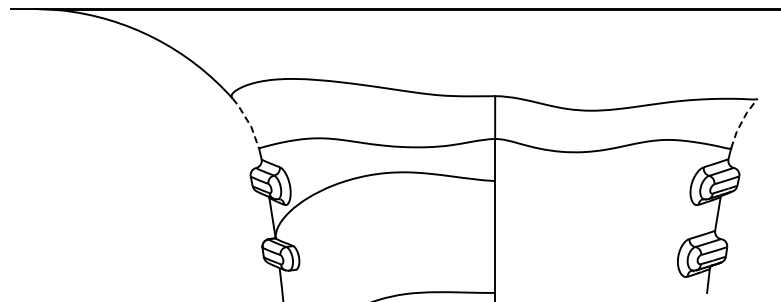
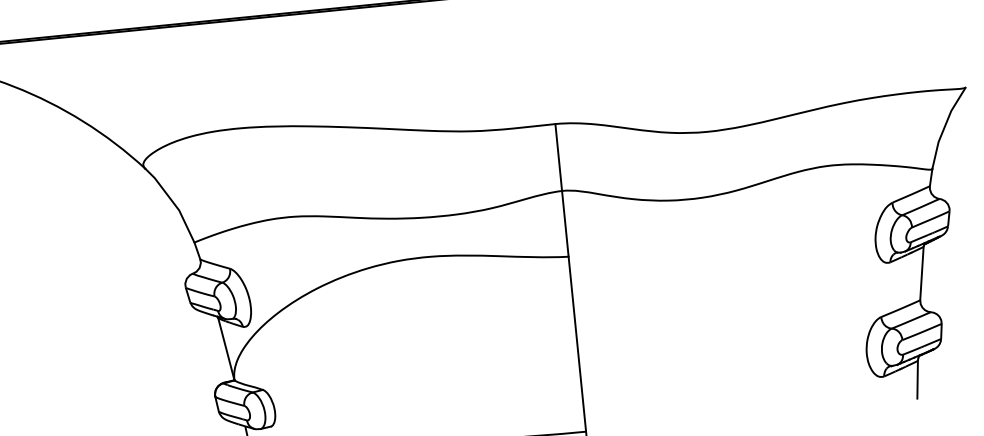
line: (248, 122) -> (173, 203), dashed -> solid
line: (741, 122) -> (944, 126), dashed -> solid

